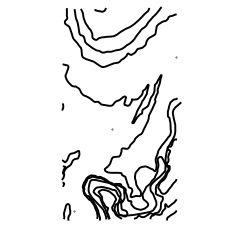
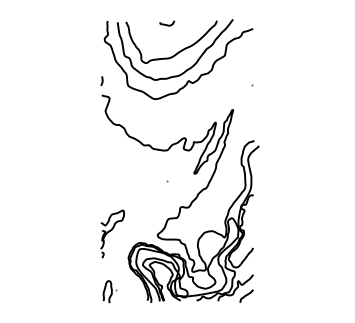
curve: (100, 10) -> (167, 24), moved
curve: (62, 106) -> (101, 80), moved

